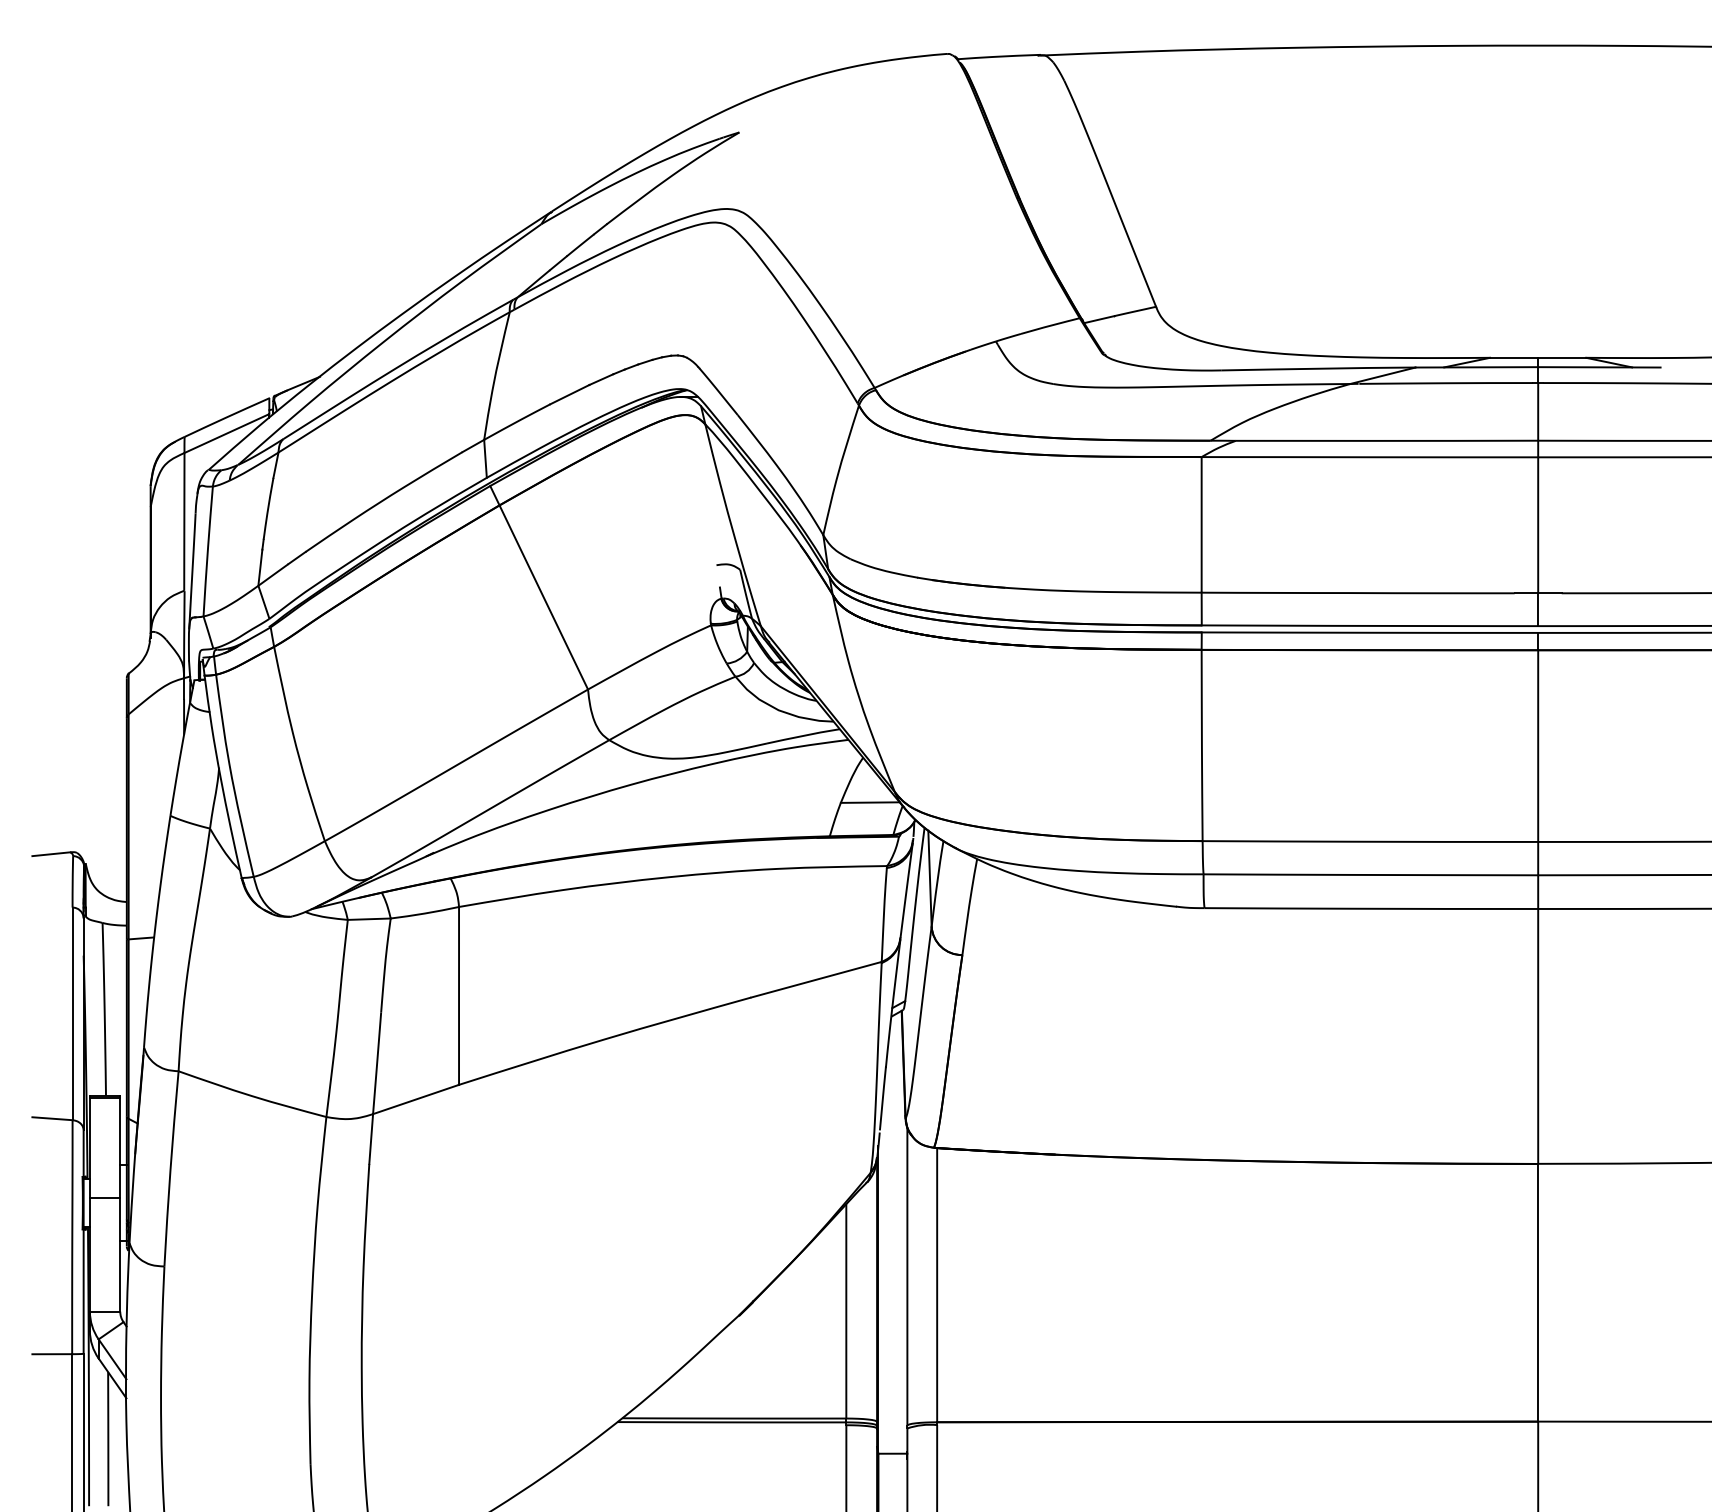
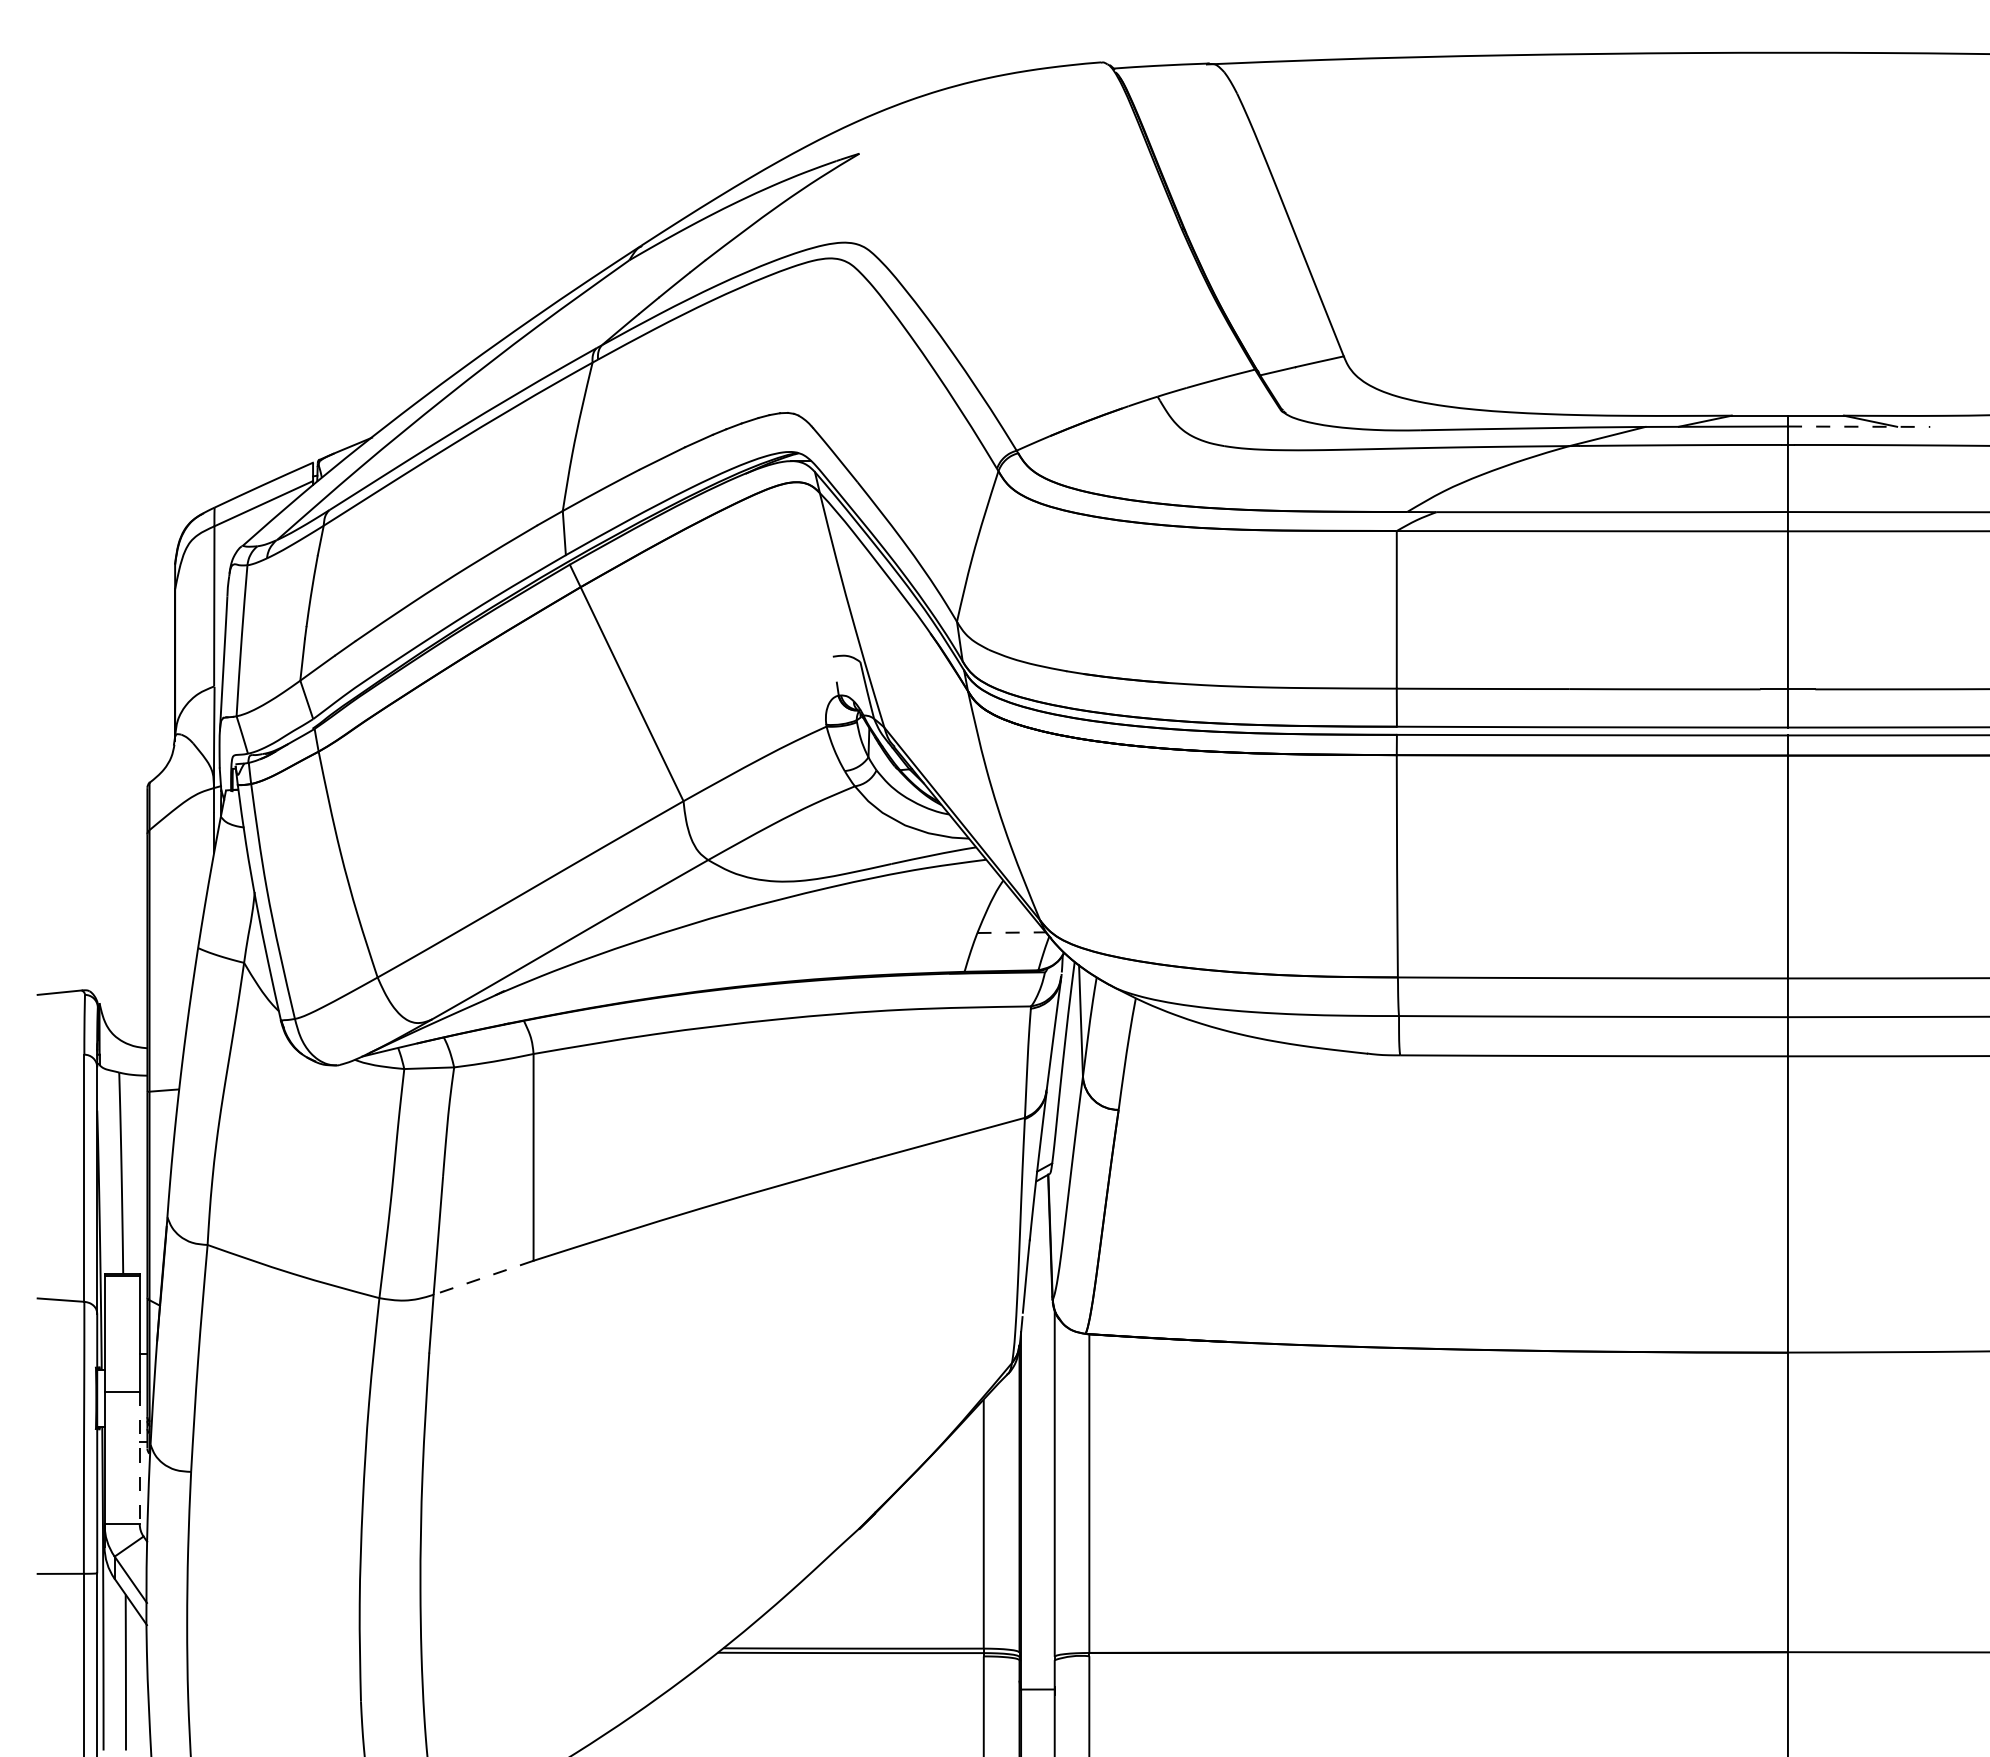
line: (1599, 367) -> (1859, 426), solid -> dashed
line: (871, 802) -> (1012, 932), solid -> dashed
line: (415, 1099) -> (483, 1277), solid -> dashed
line: (120, 1254) -> (139, 1458), solid -> dashed

